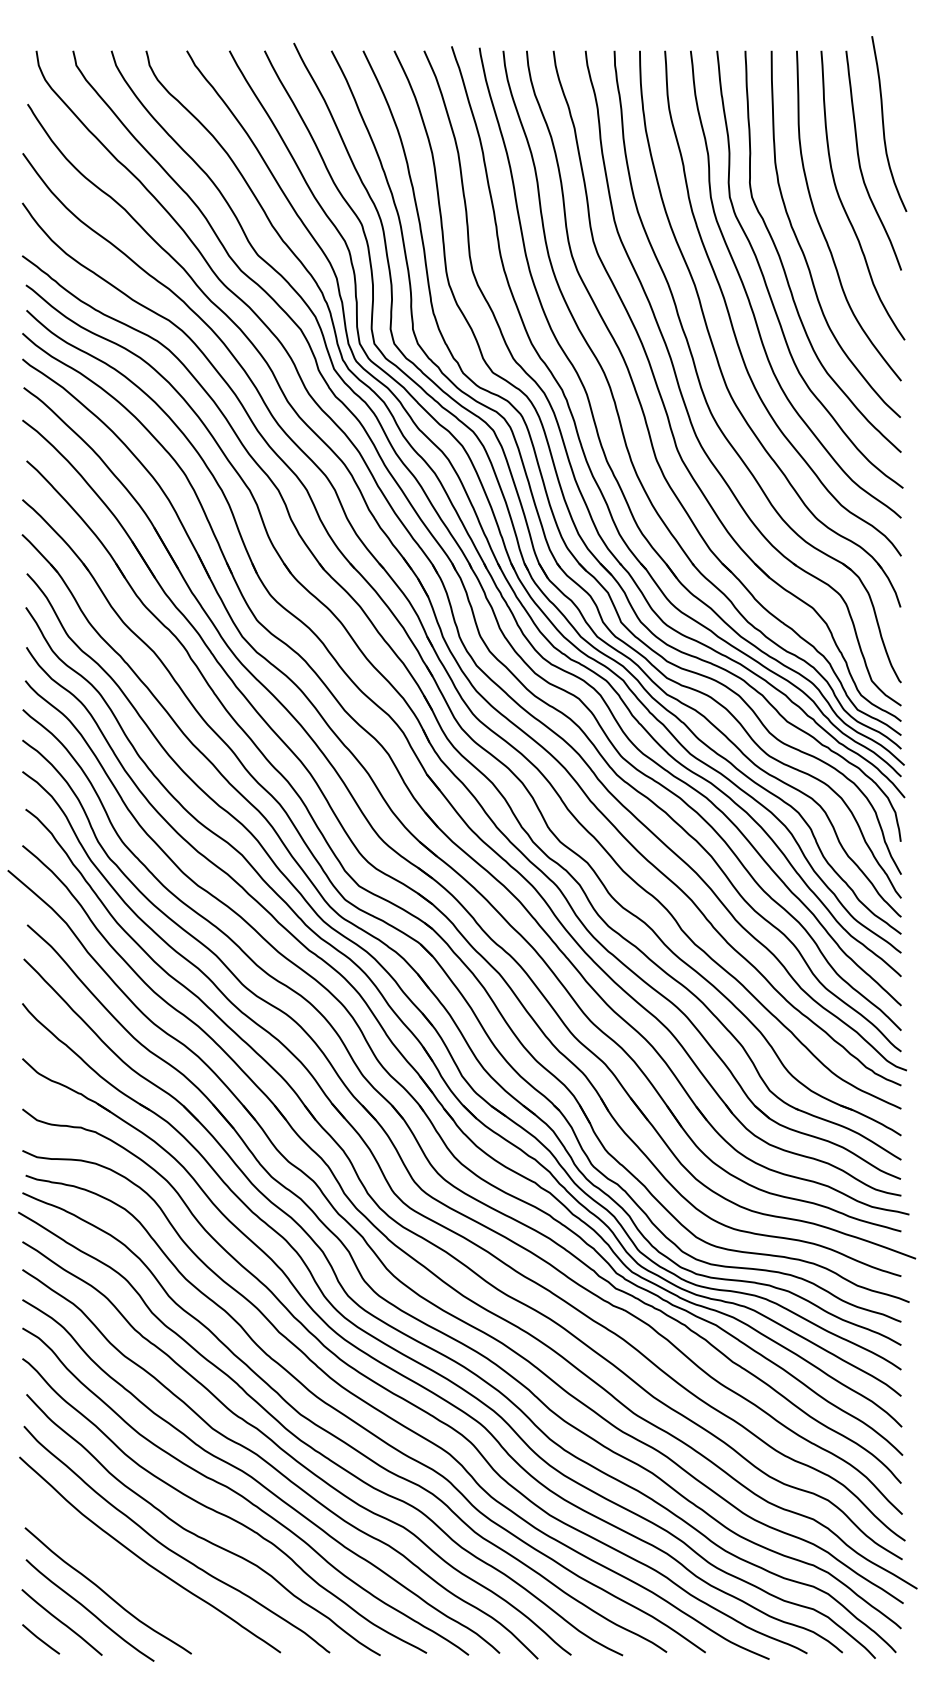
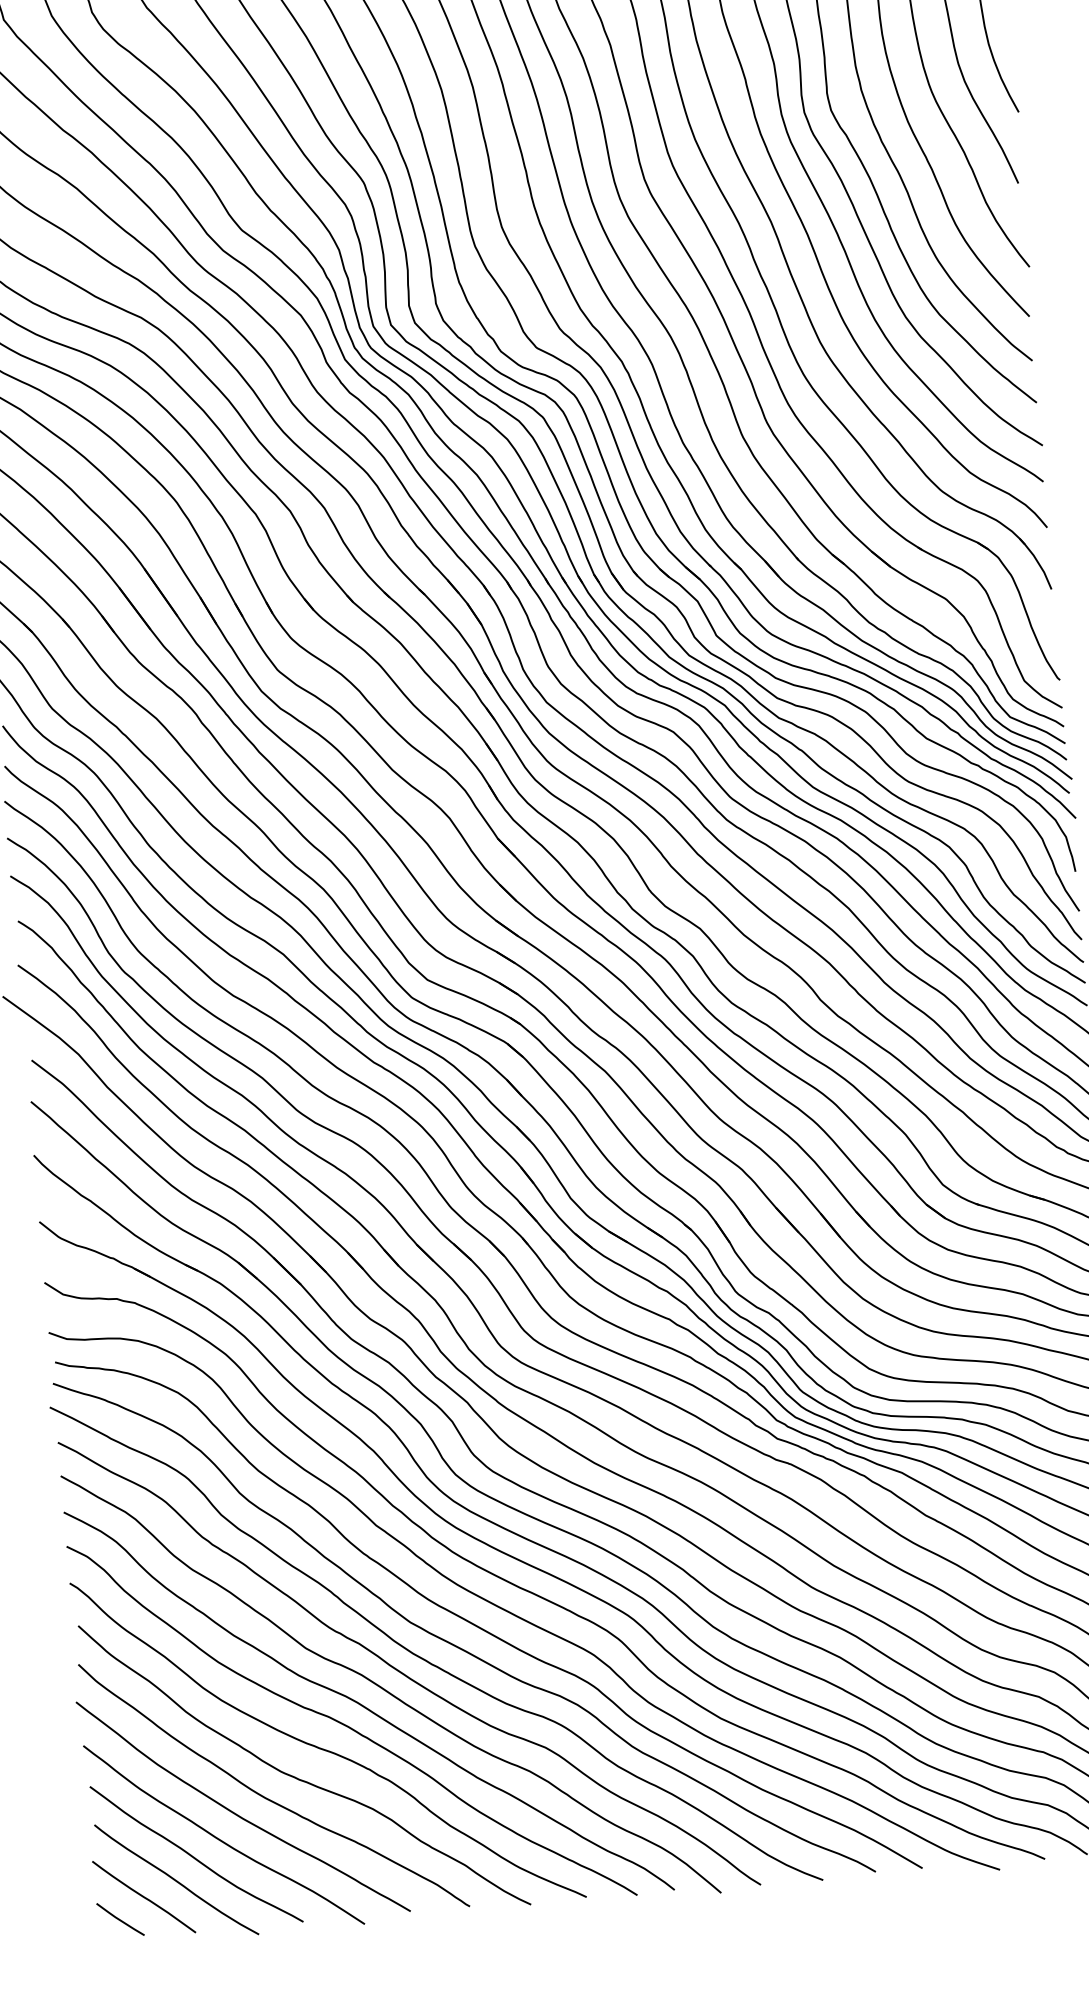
curve: (128, 1579) -> (219, 1838), added

